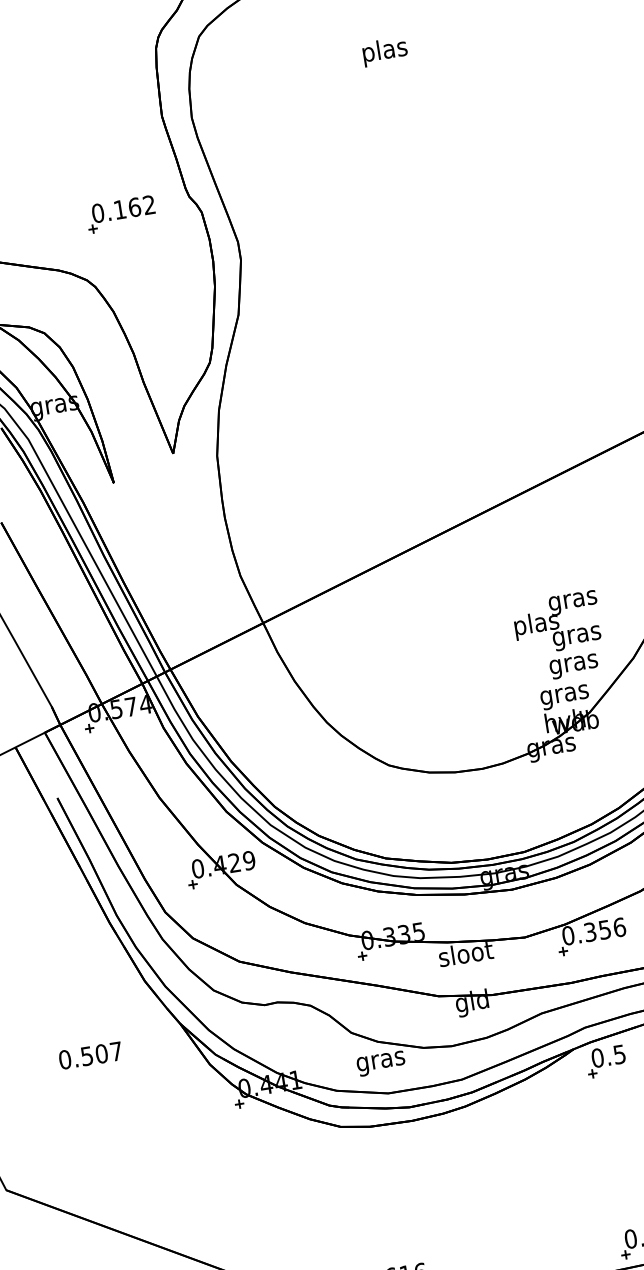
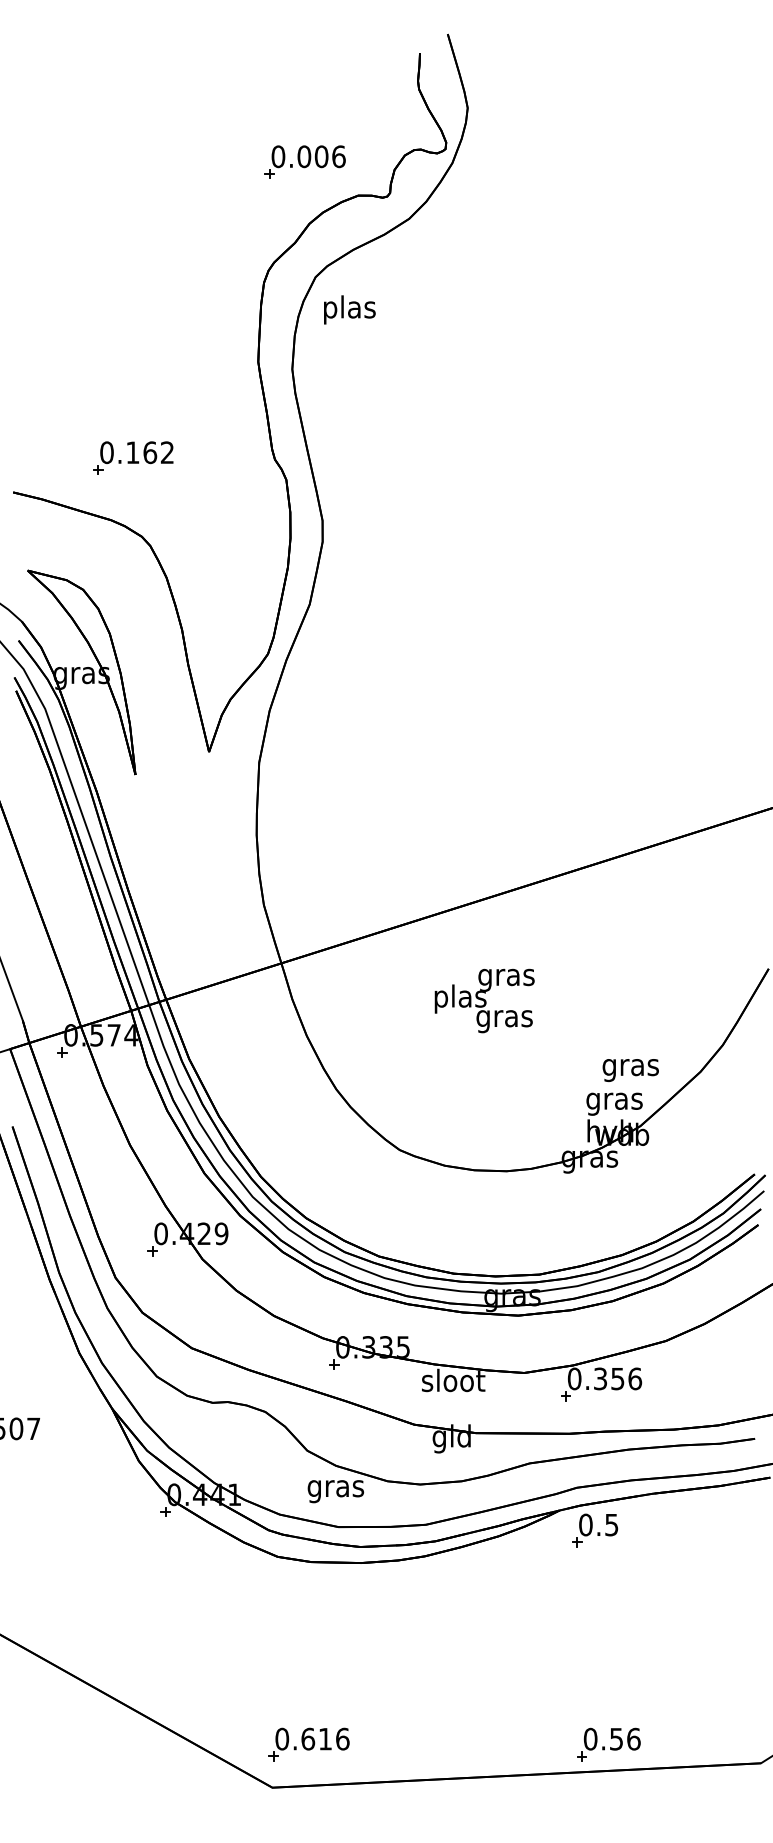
text: (384, 51) -> (349, 309), moved
part: (121, 213) -> (133, 457), moved
text: (557, 623) -> (484, 1000), moved

